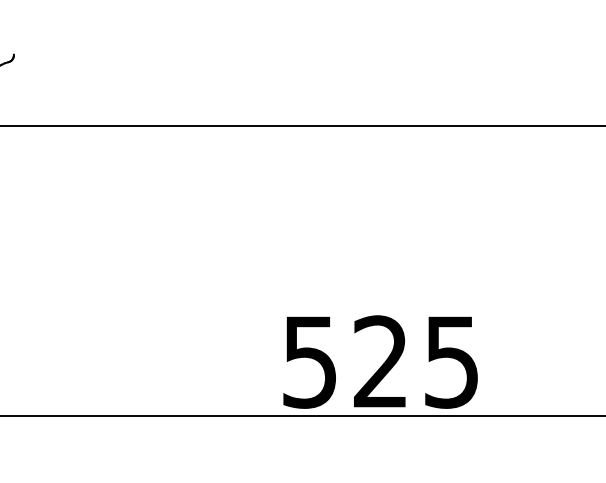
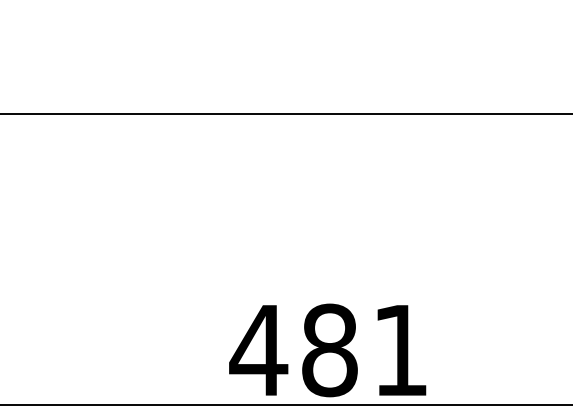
text: (378, 361) -> (327, 349), 525 -> 481

